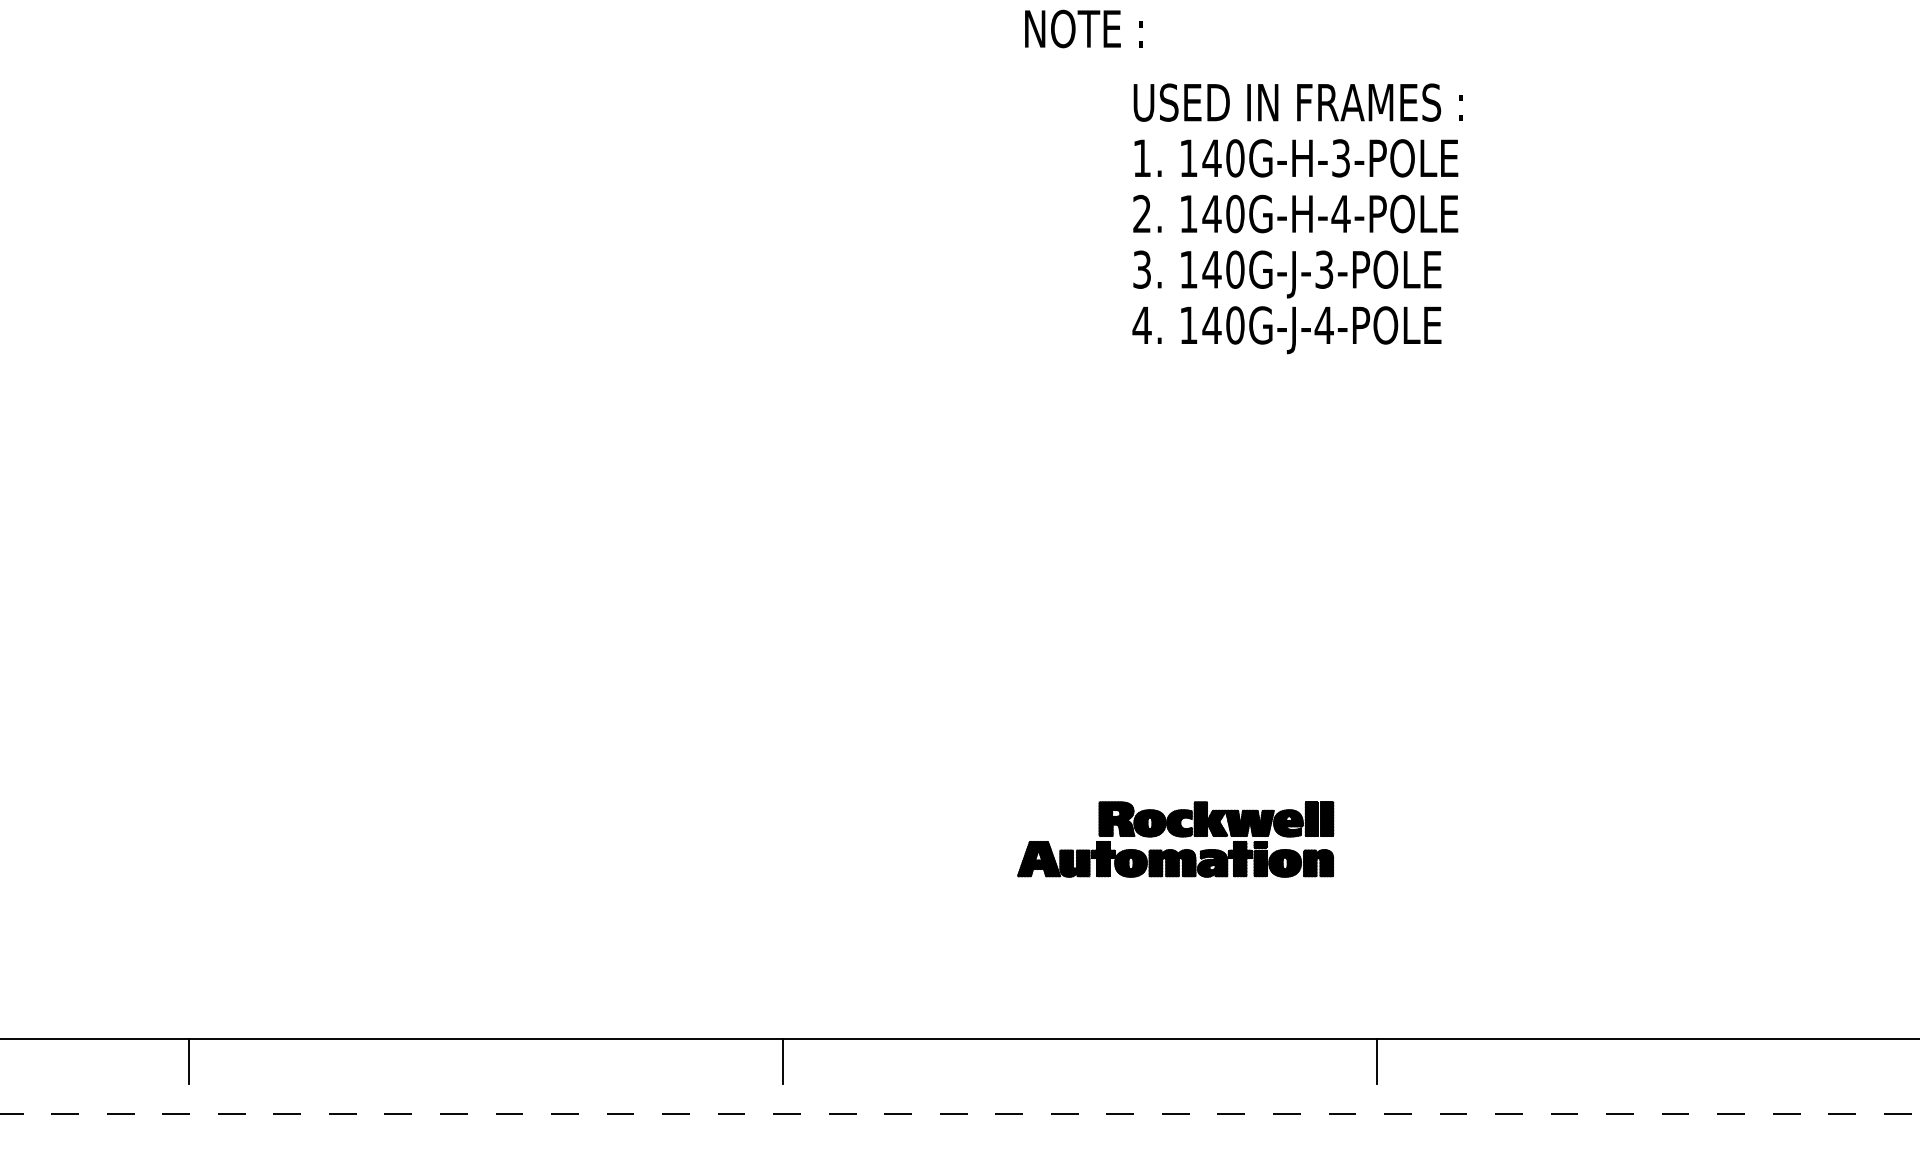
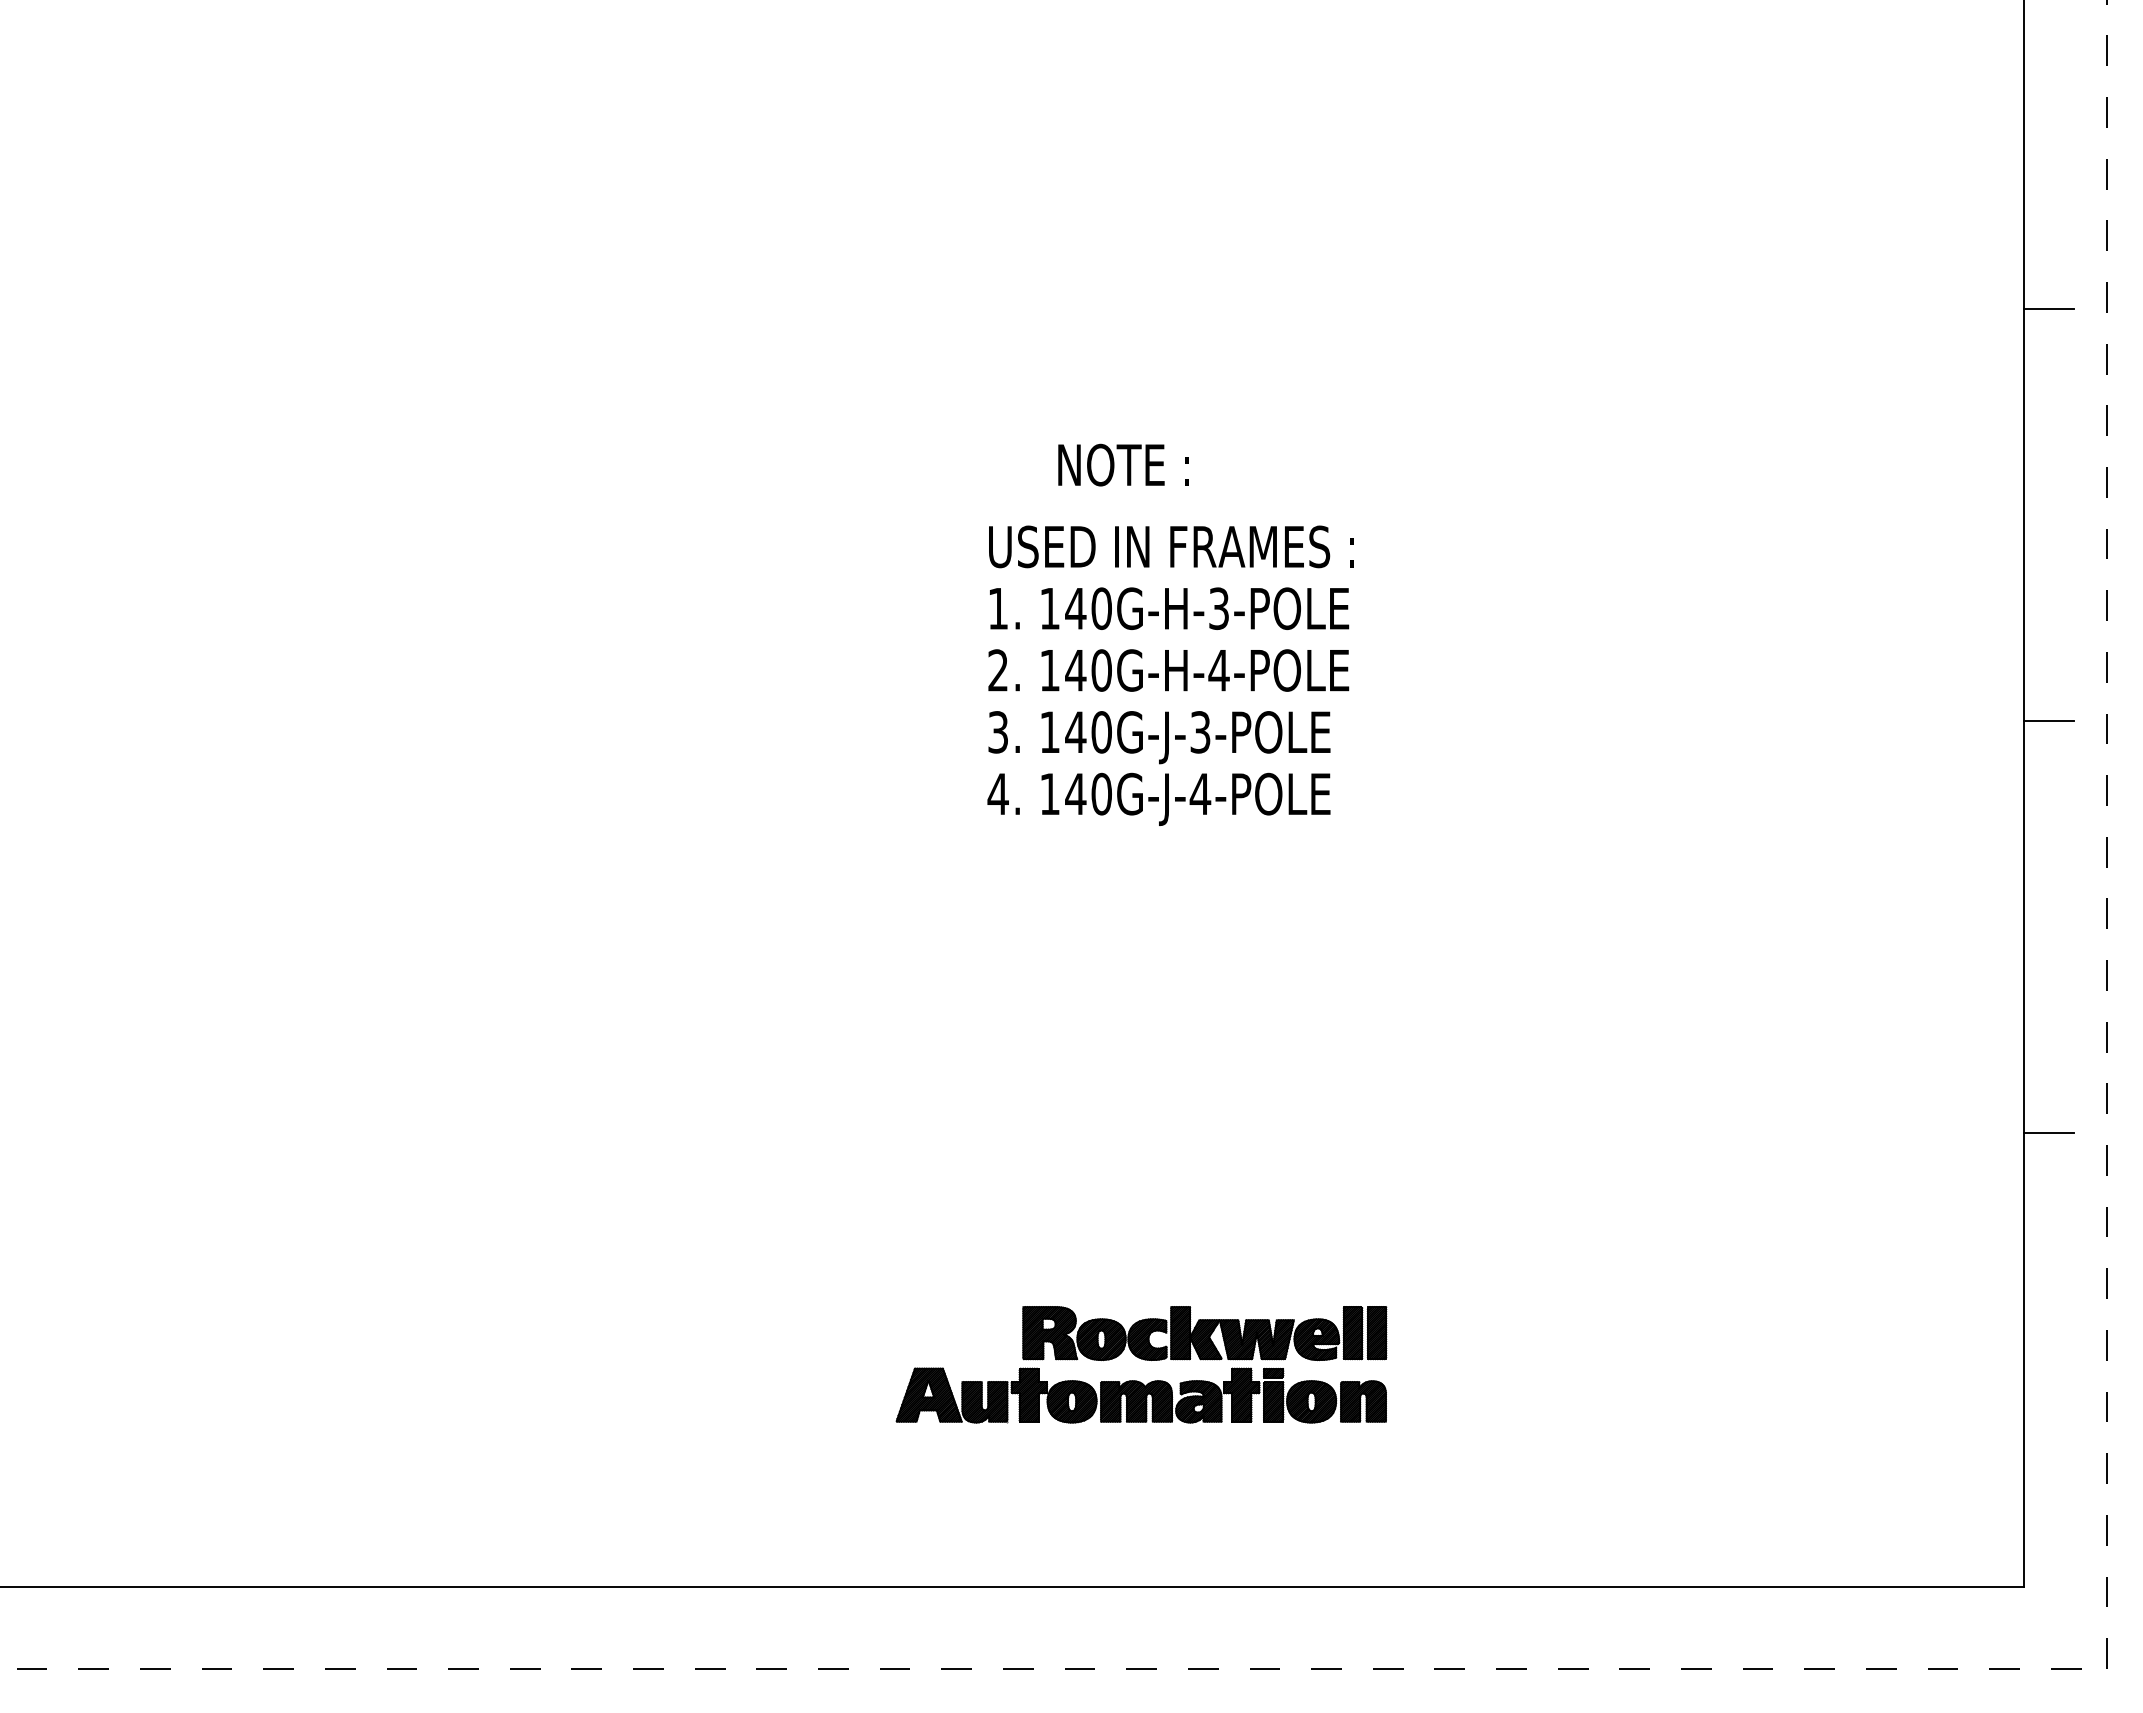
text: (1083, 28) -> (1123, 464), moved
text: (1297, 218) -> (1170, 675), moved
part: (1175, 839) -> (1141, 1364), size x1.4
line: (189, 1061) -> (46, 1611), removed
line: (782, 1061) -> (705, 1611), removed
line: (1377, 1061) -> (1365, 1611), removed

